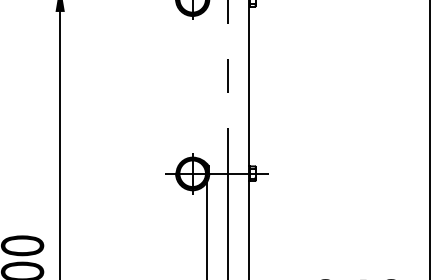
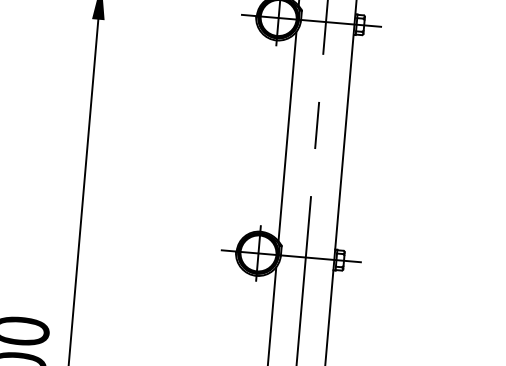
line: (206, 85) -> (287, 135), added

